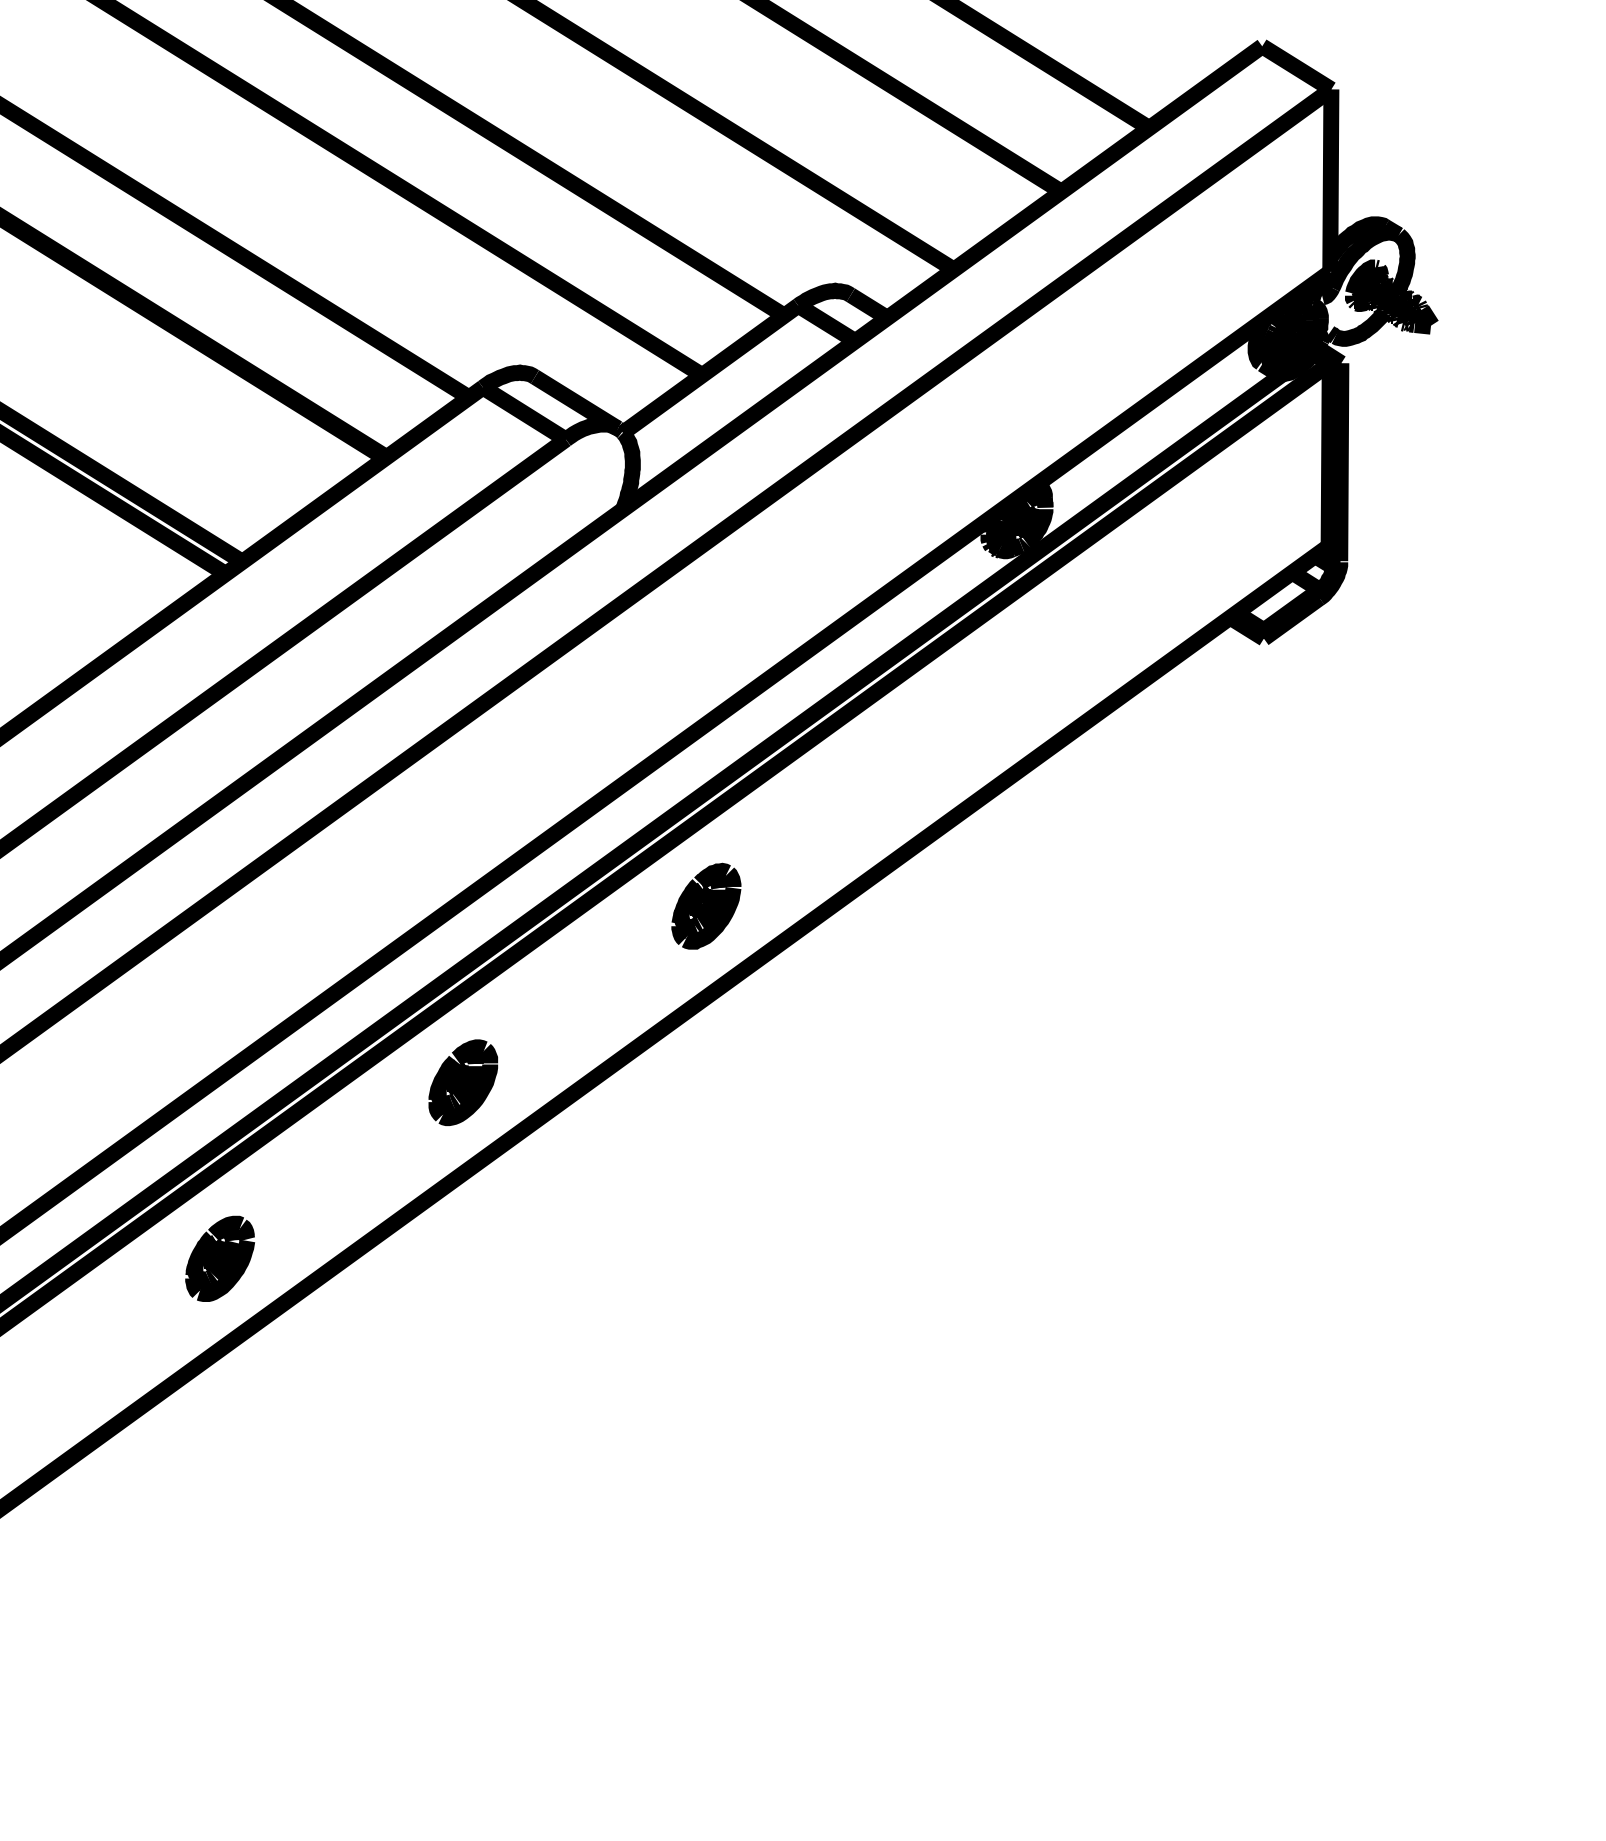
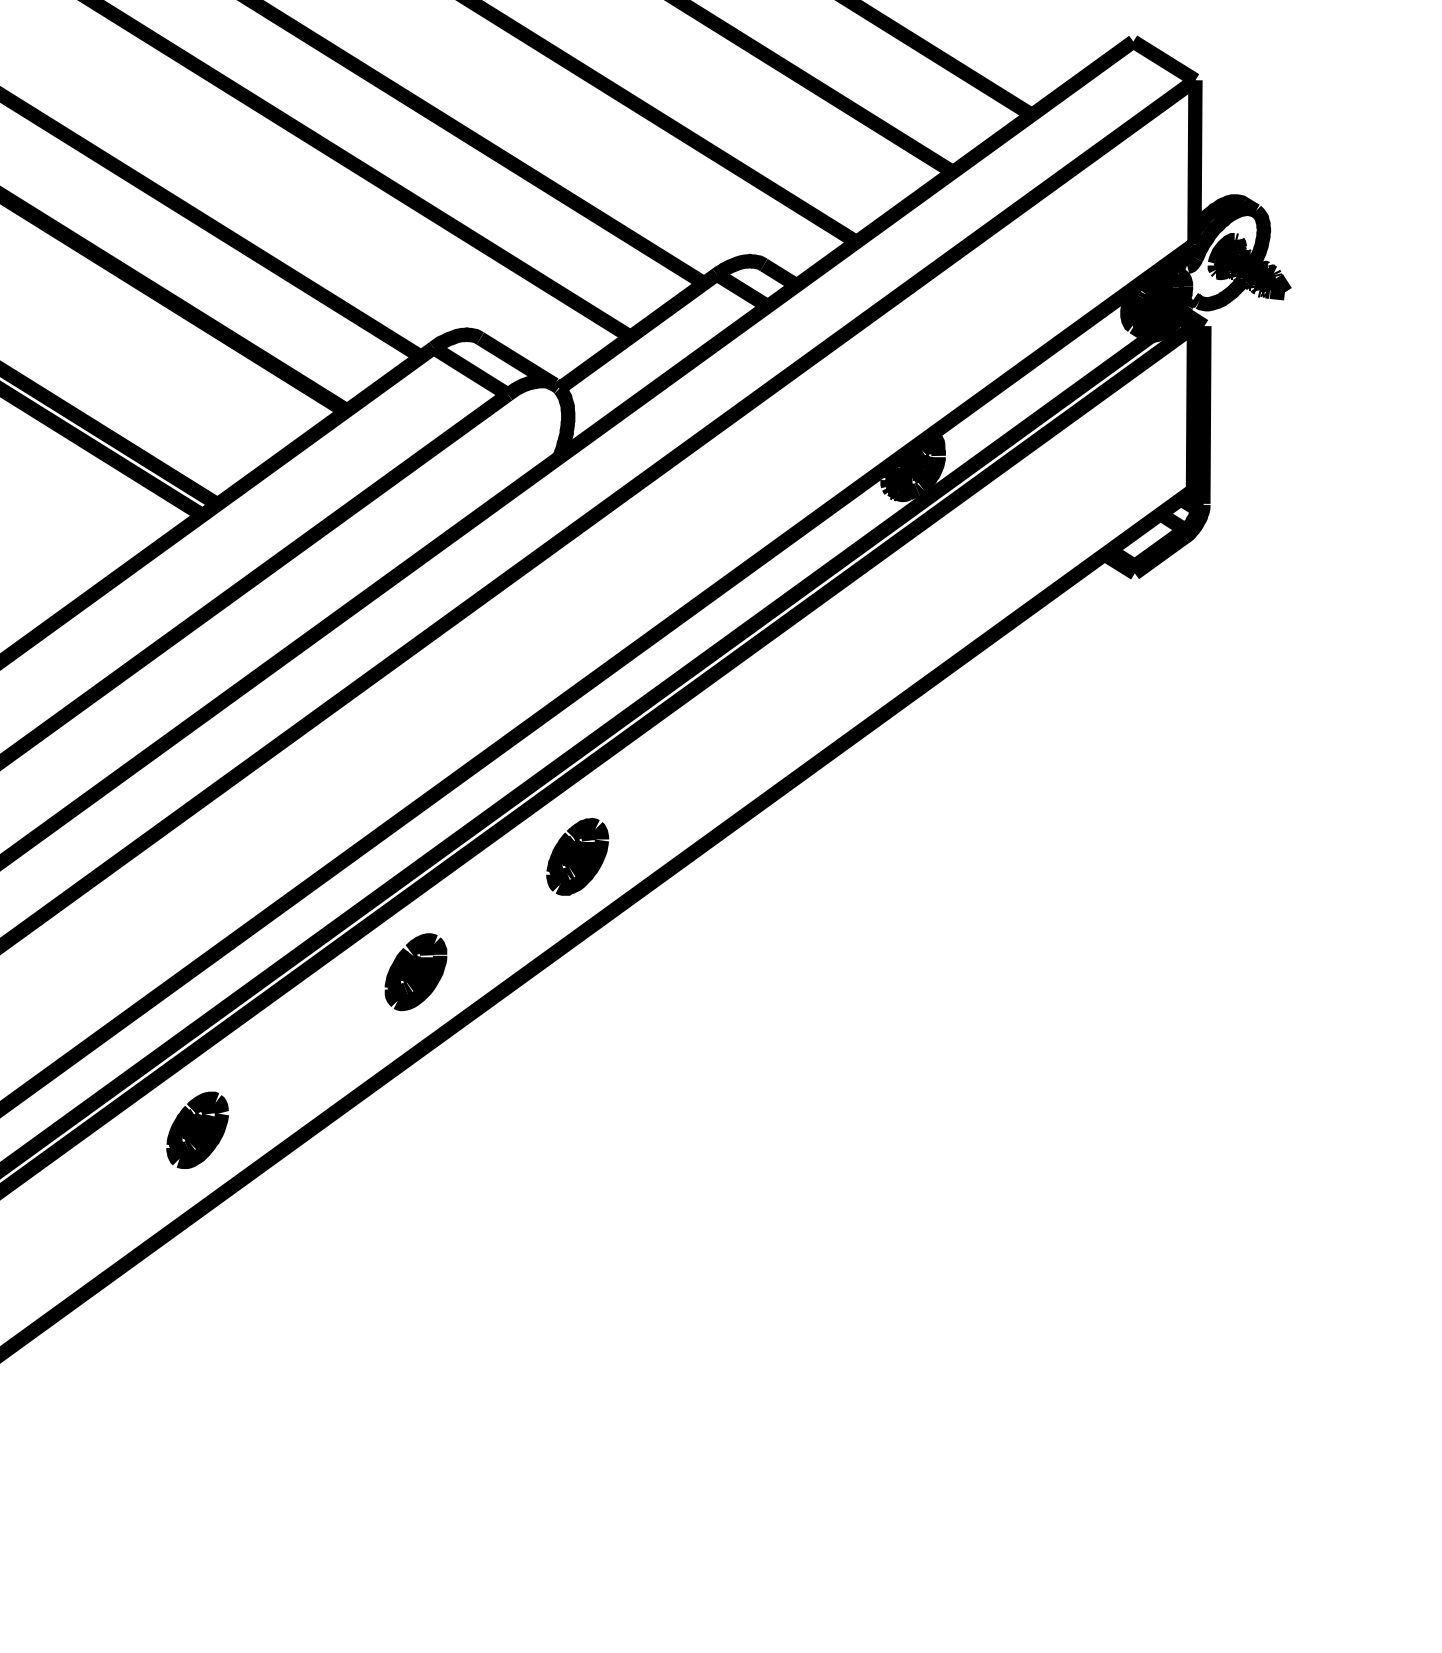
part: (706, 905) -> (577, 856), moved

